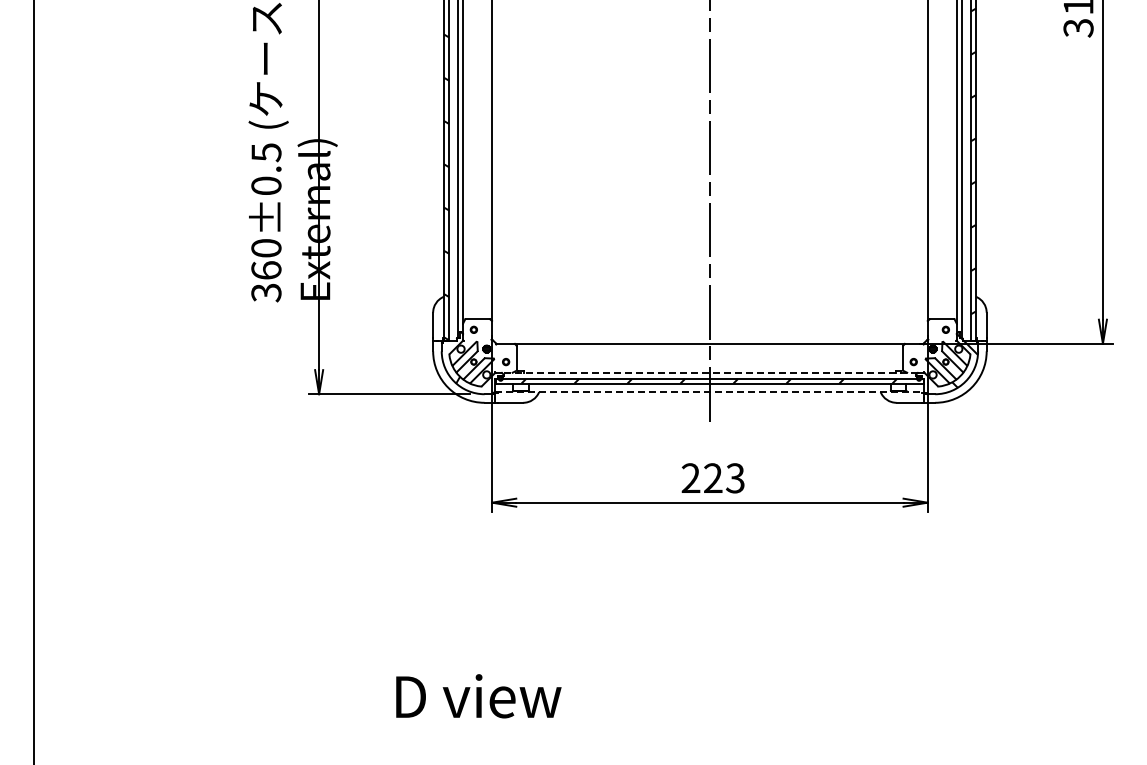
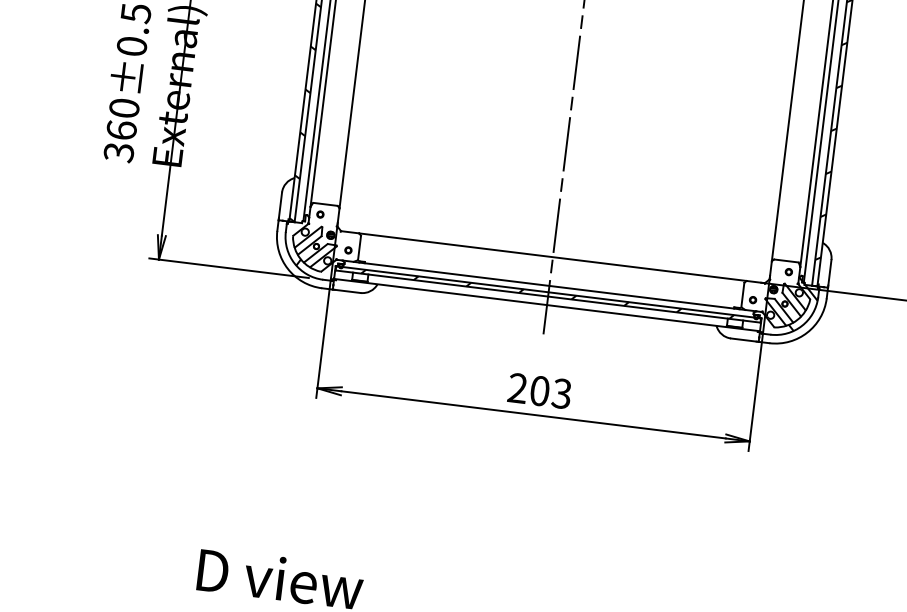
line: (709, 372) -> (549, 285), dashed -> solid
line: (709, 392) -> (546, 305), dashed -> solid
text: (713, 478) -> (540, 391), 223 -> 203

